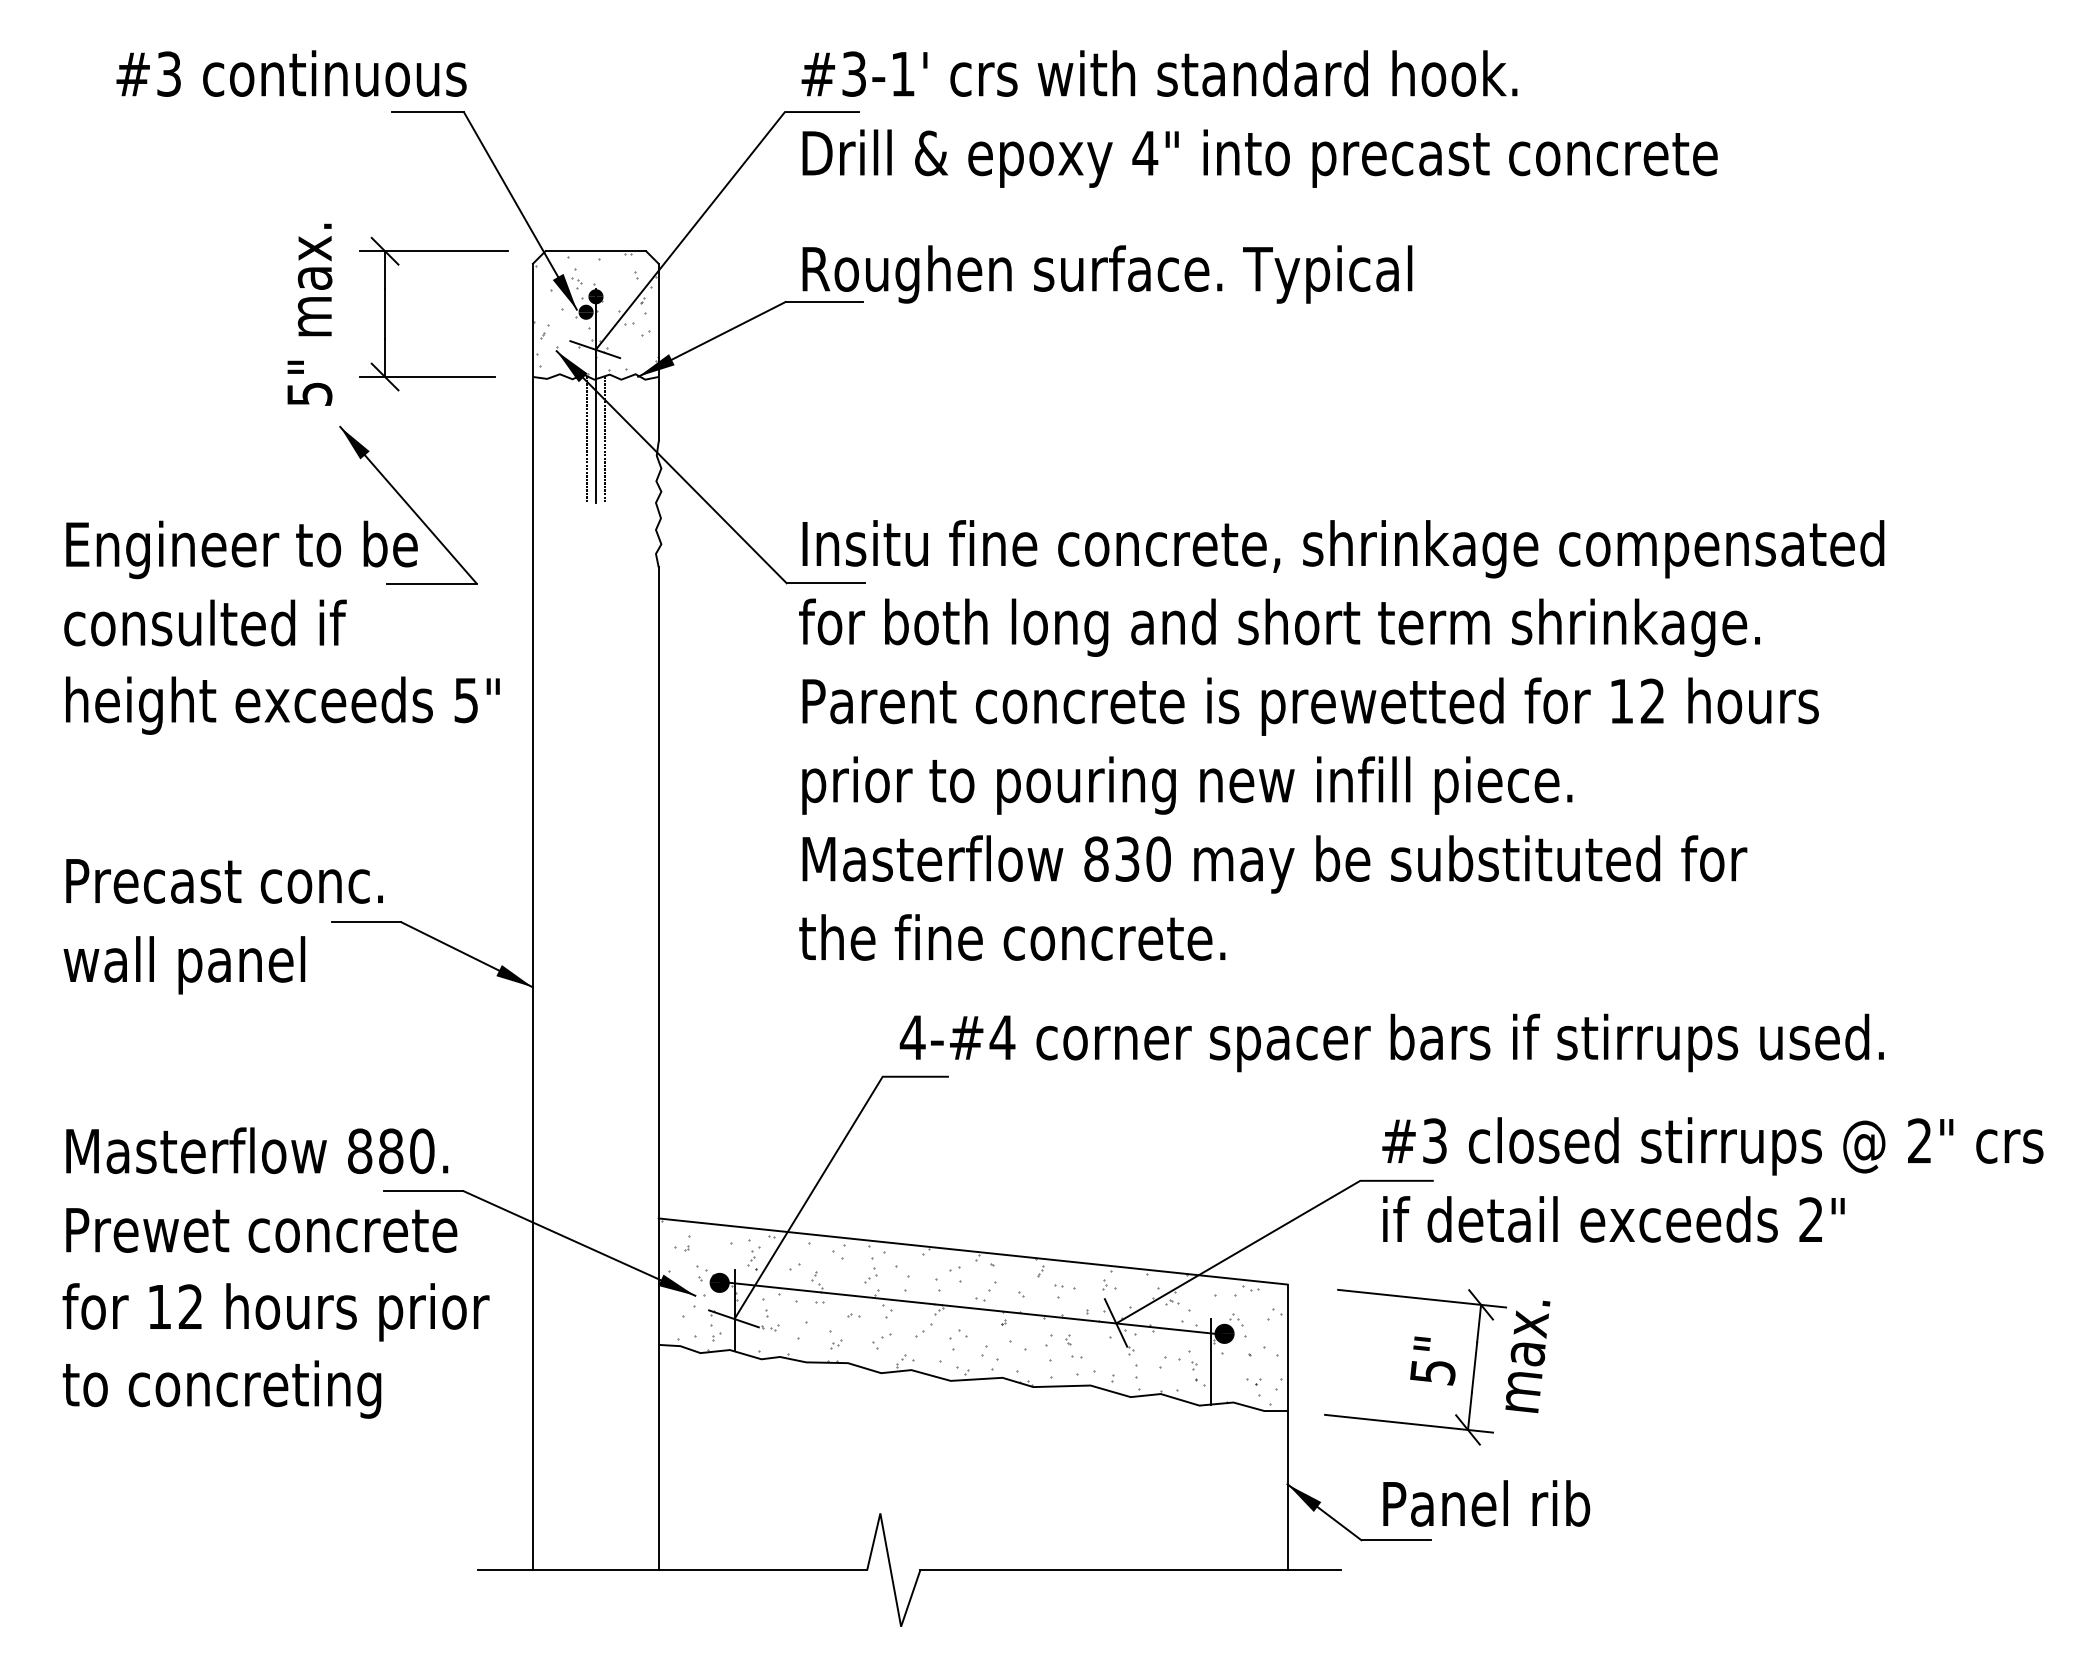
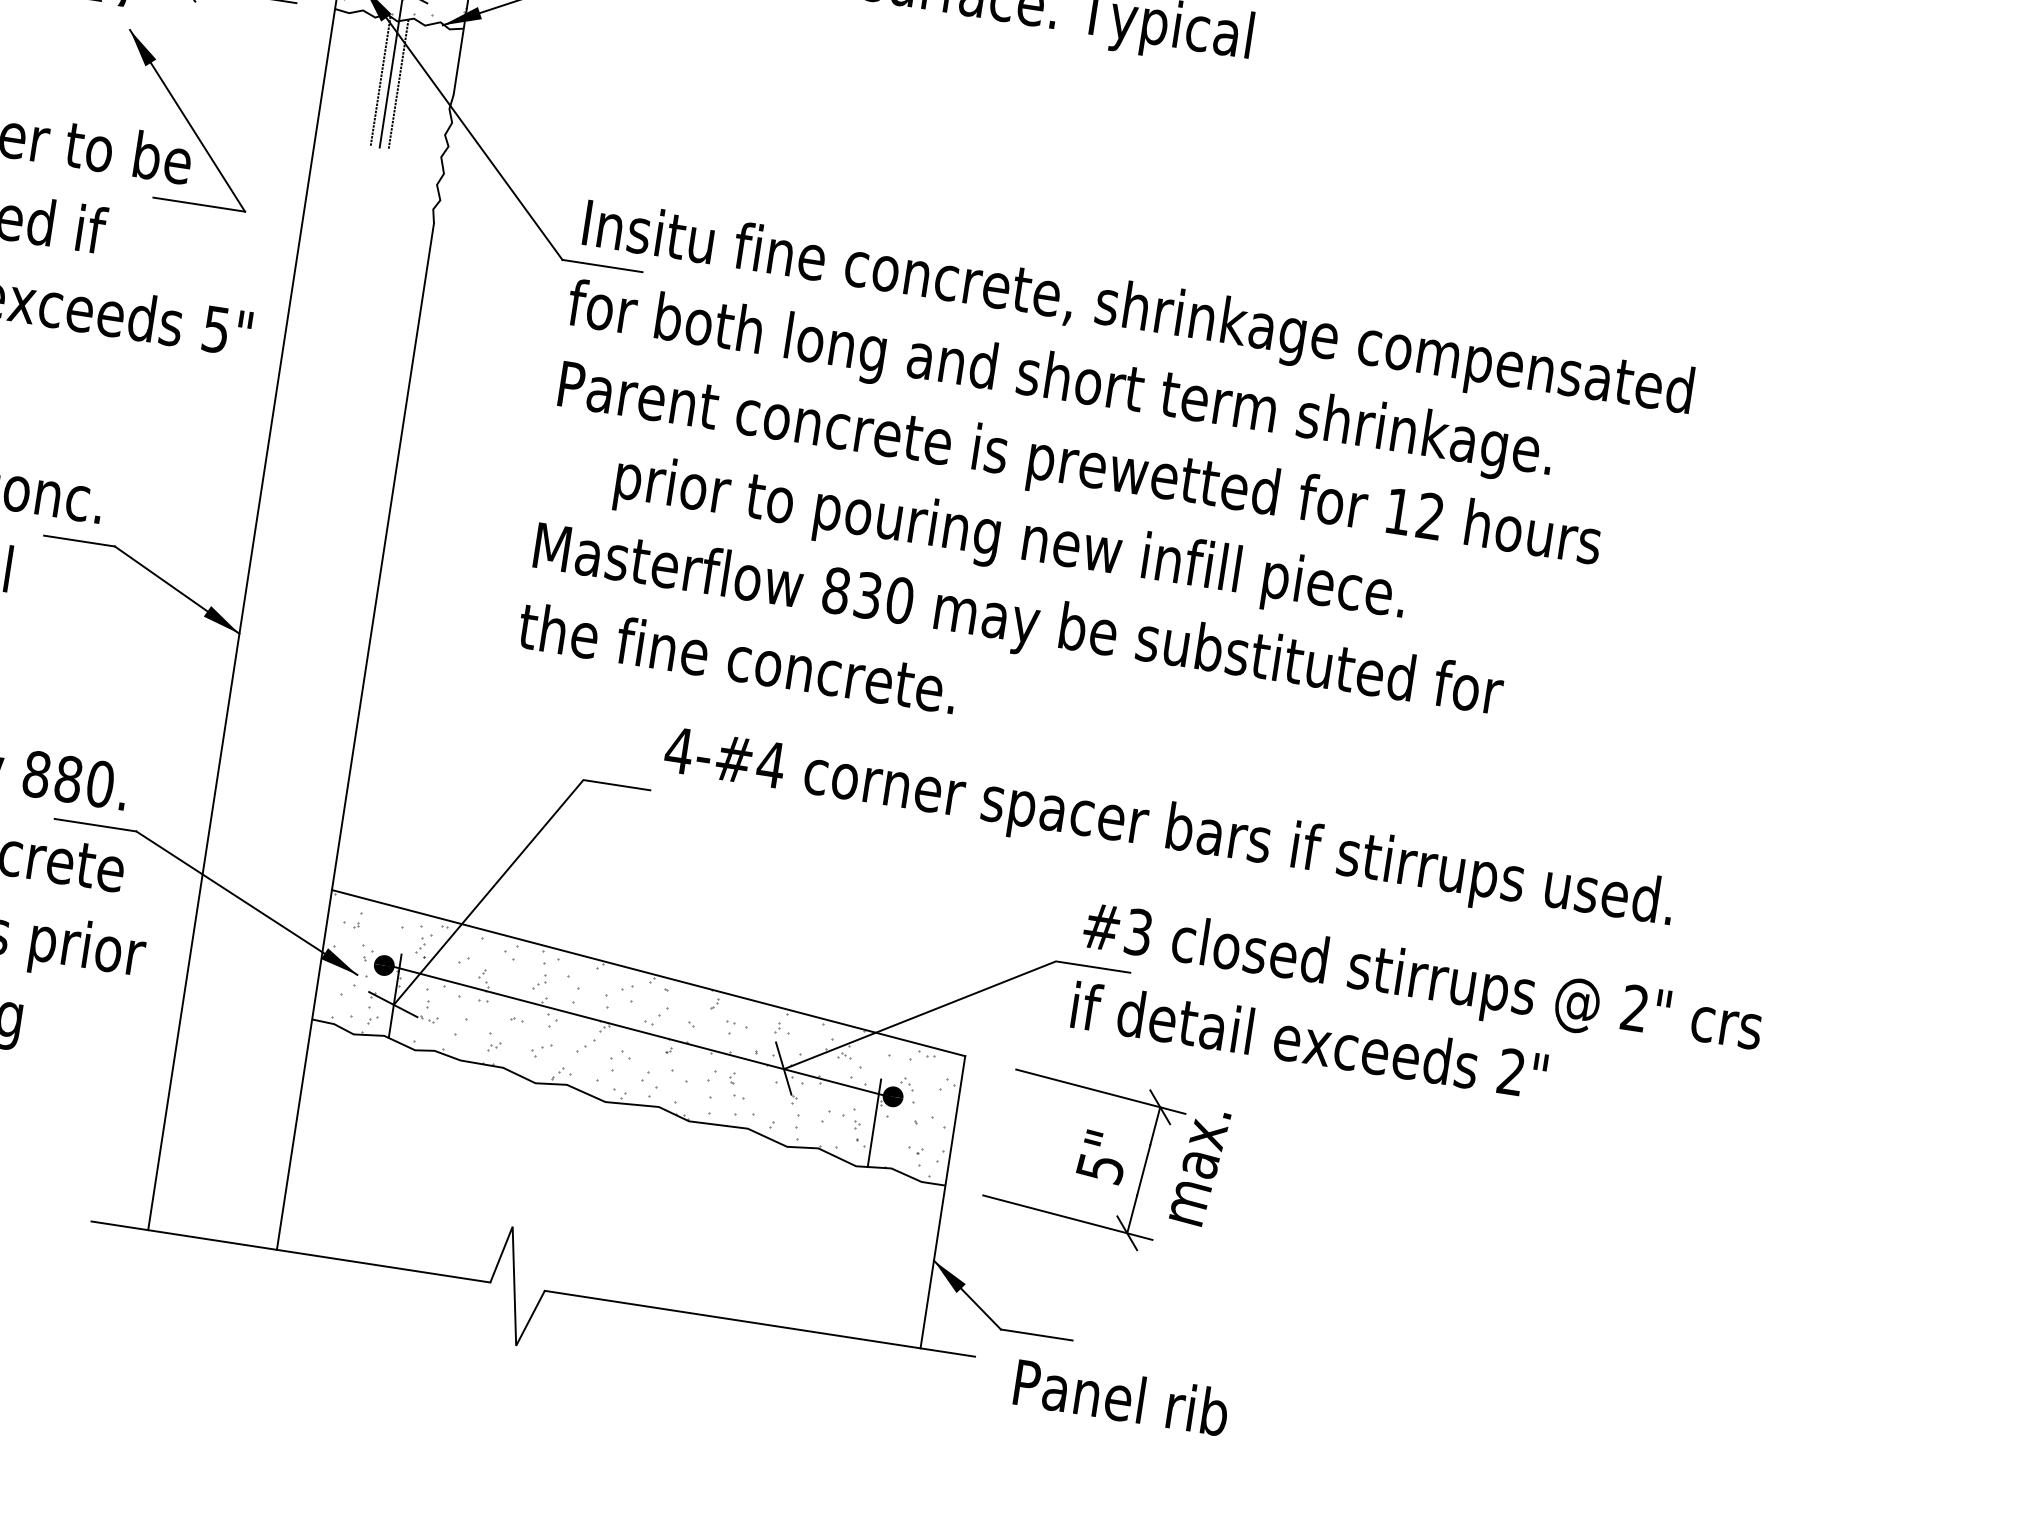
text: (1187, 785) -> (1010, 540), moved
text: (1391, 1042) -> (1168, 830), moved
text: (1486, 1503) -> (1121, 1397), moved

